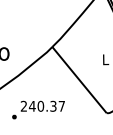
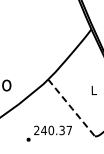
line: (80, 80) -> (72, 108), solid -> dashed
text: (37, 109) -> (48, 133), moved

